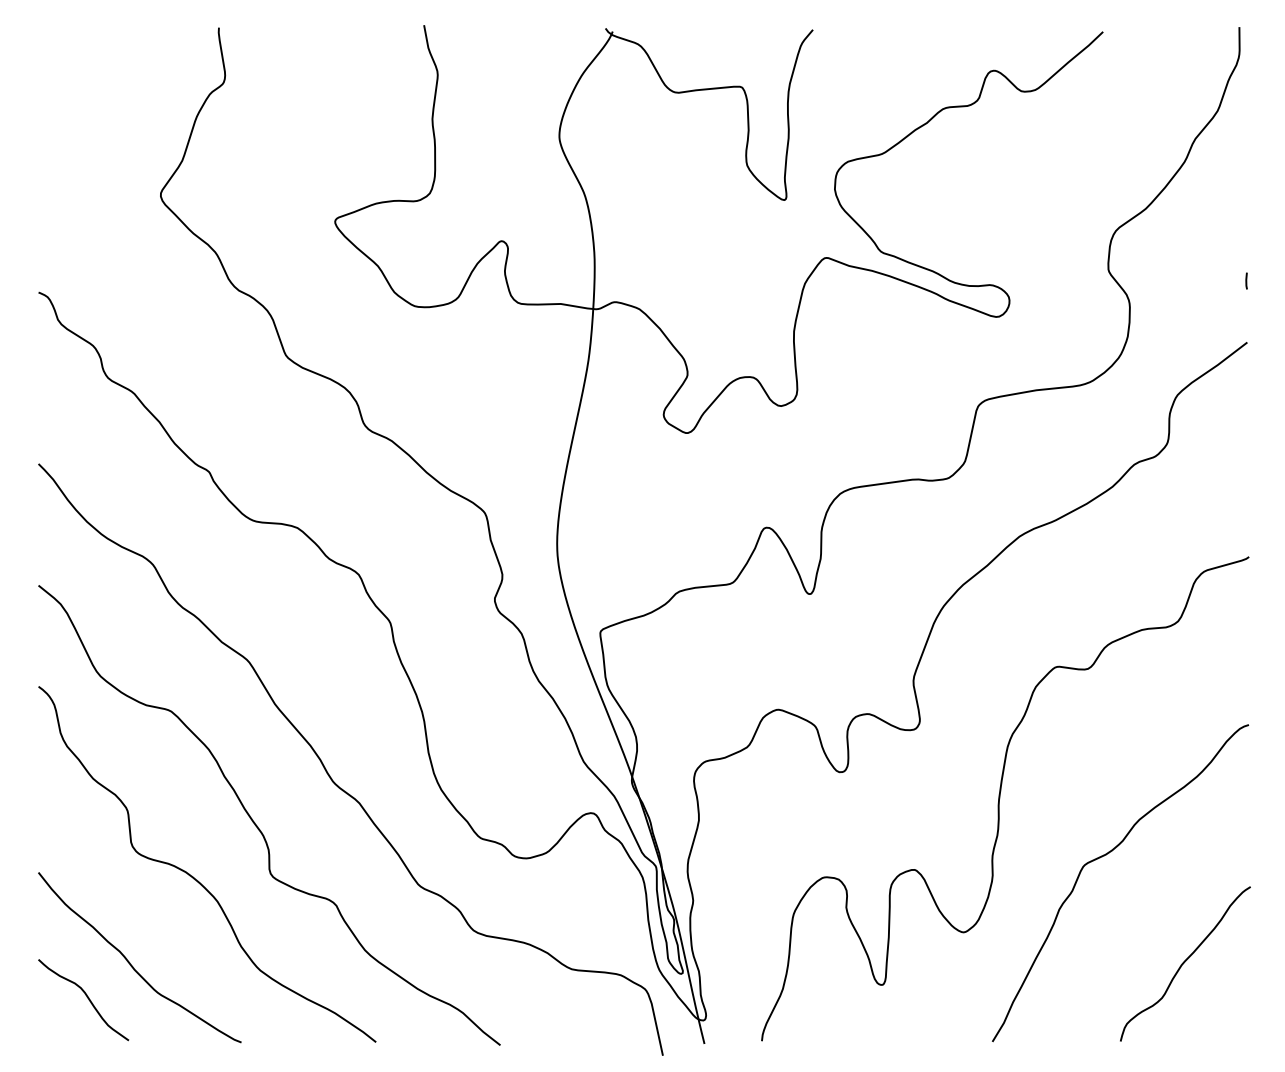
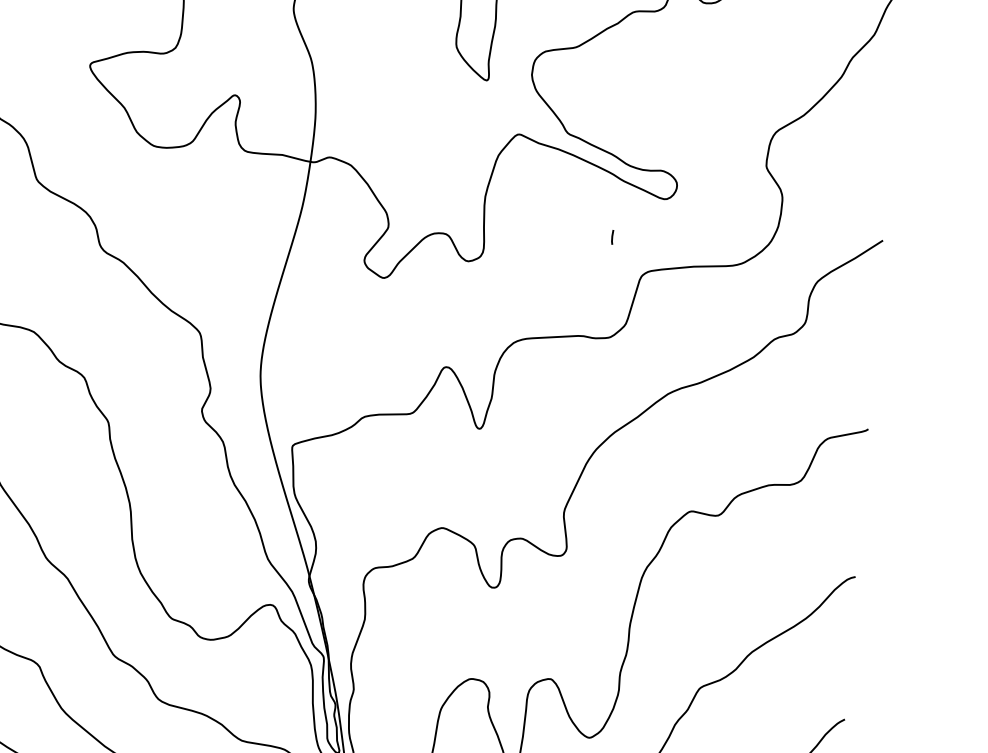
line: (1246, 280) -> (612, 236), moved

